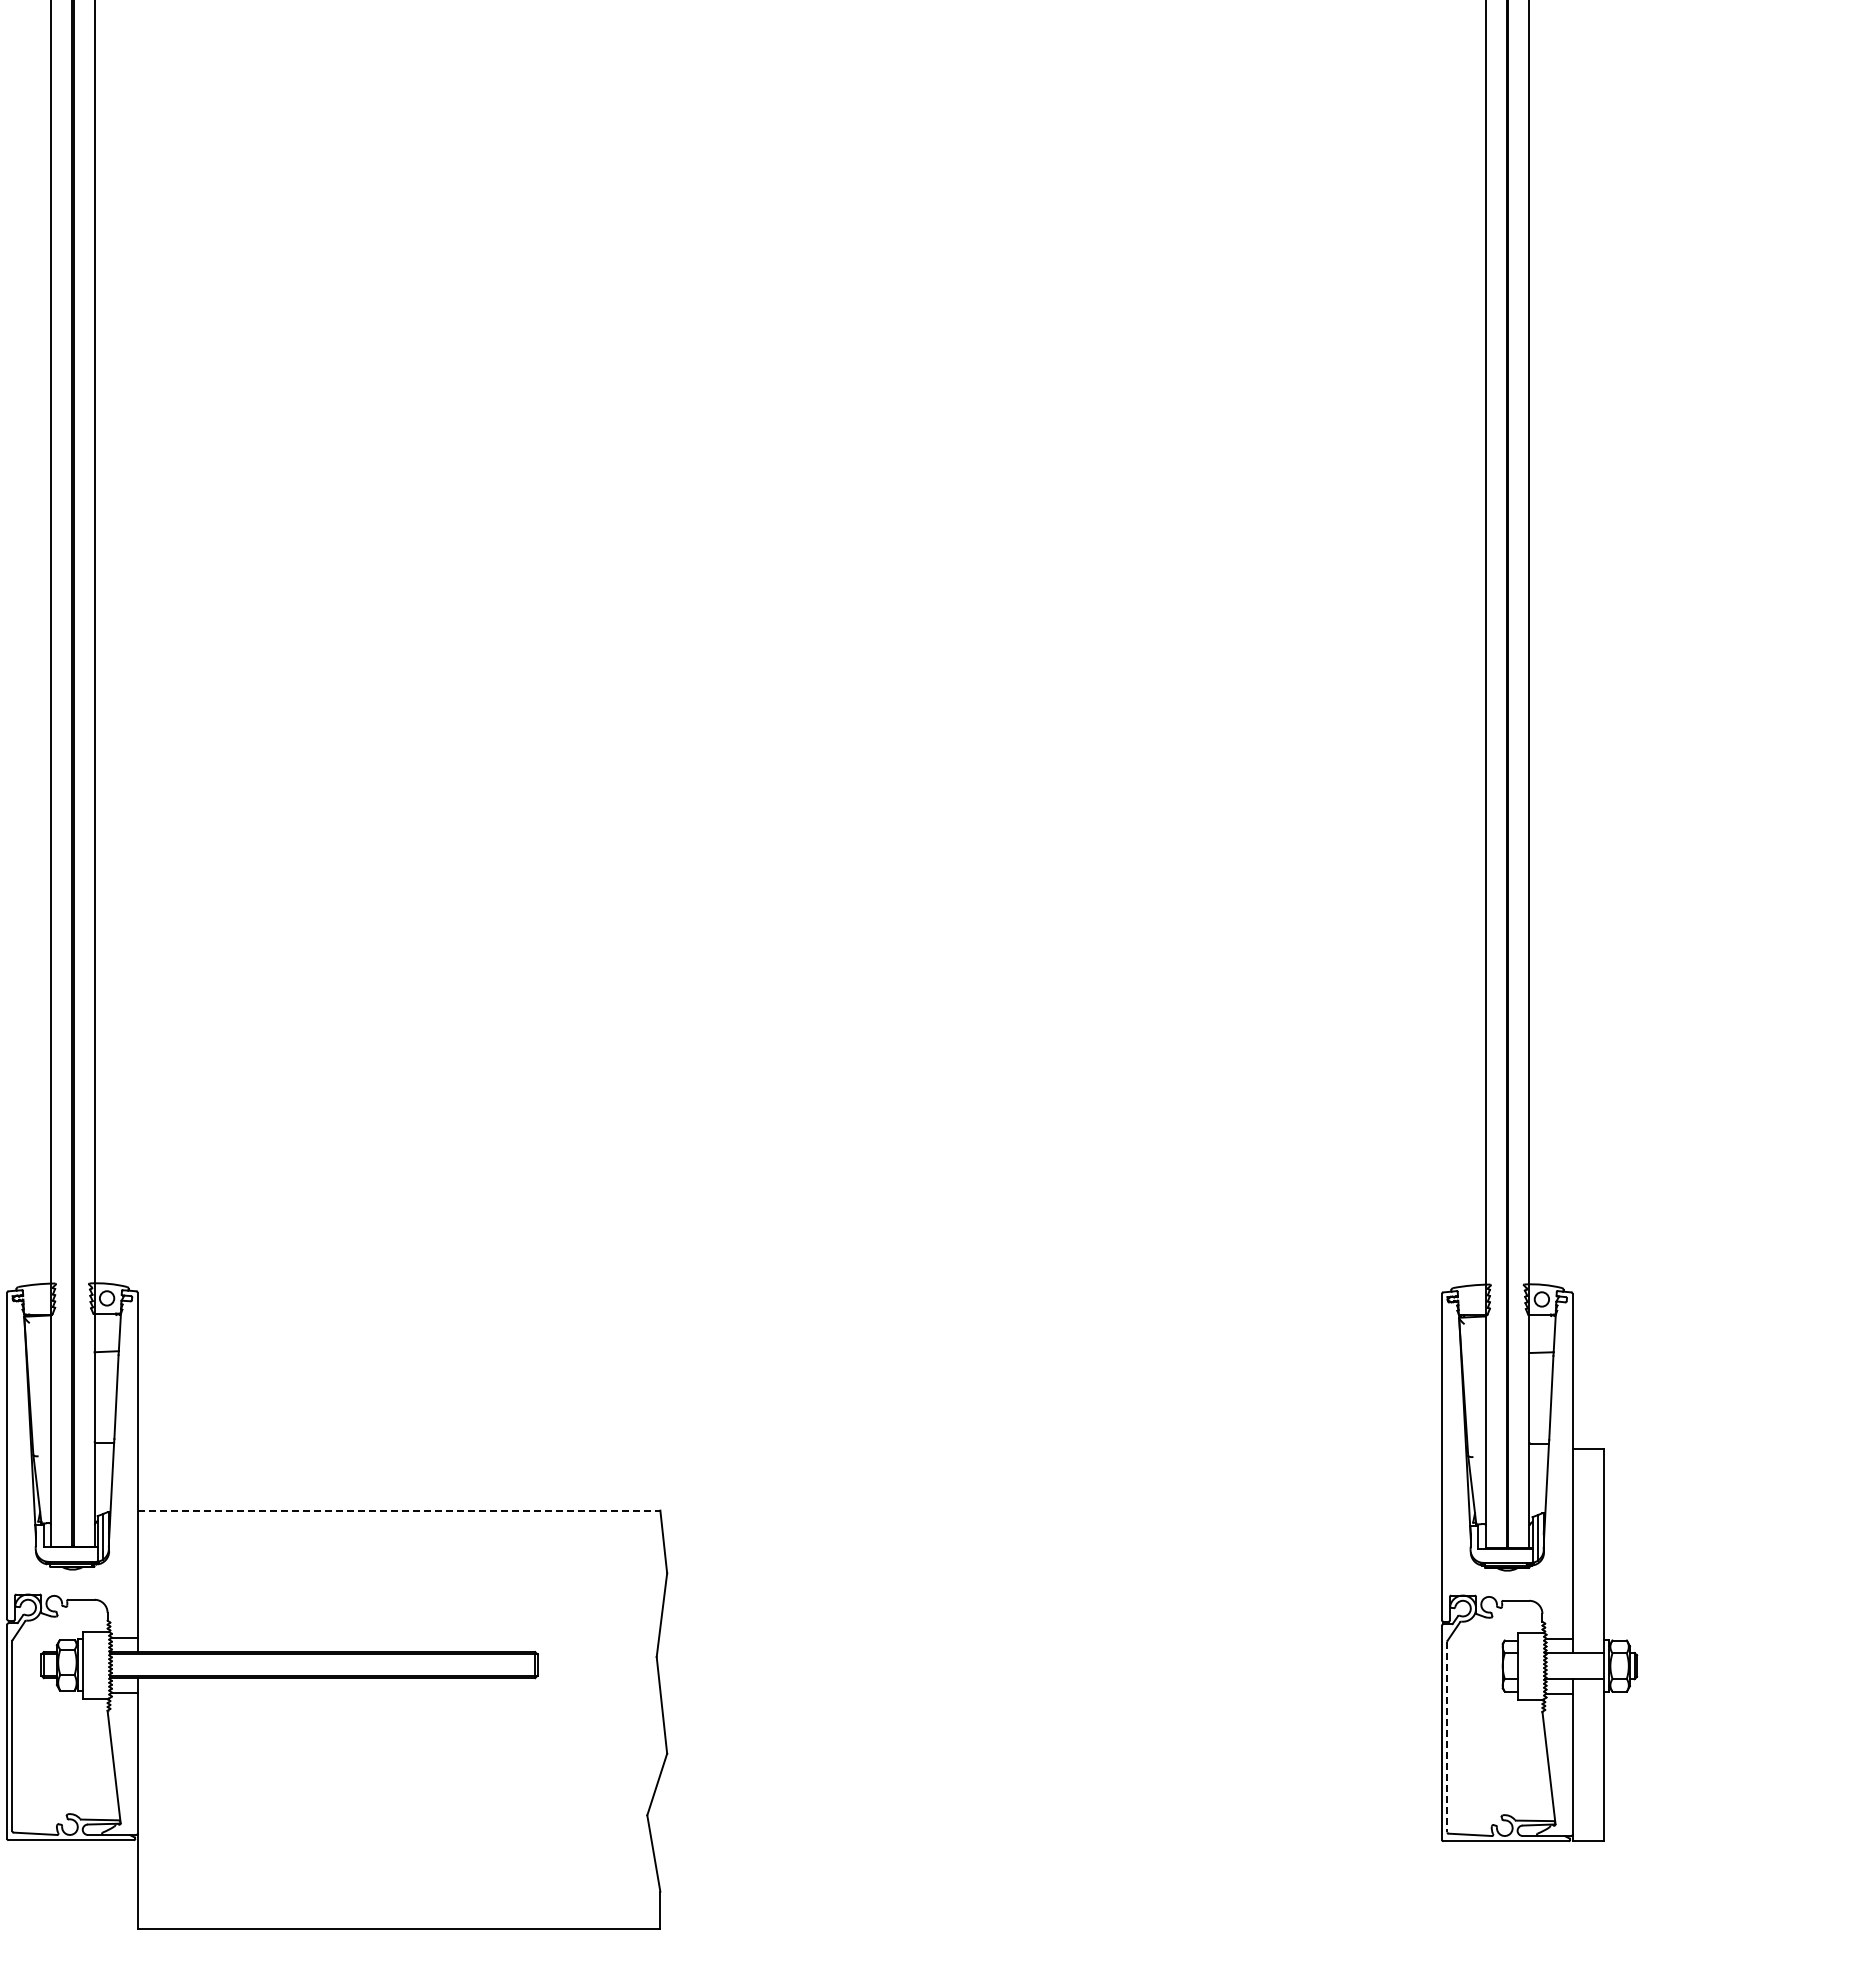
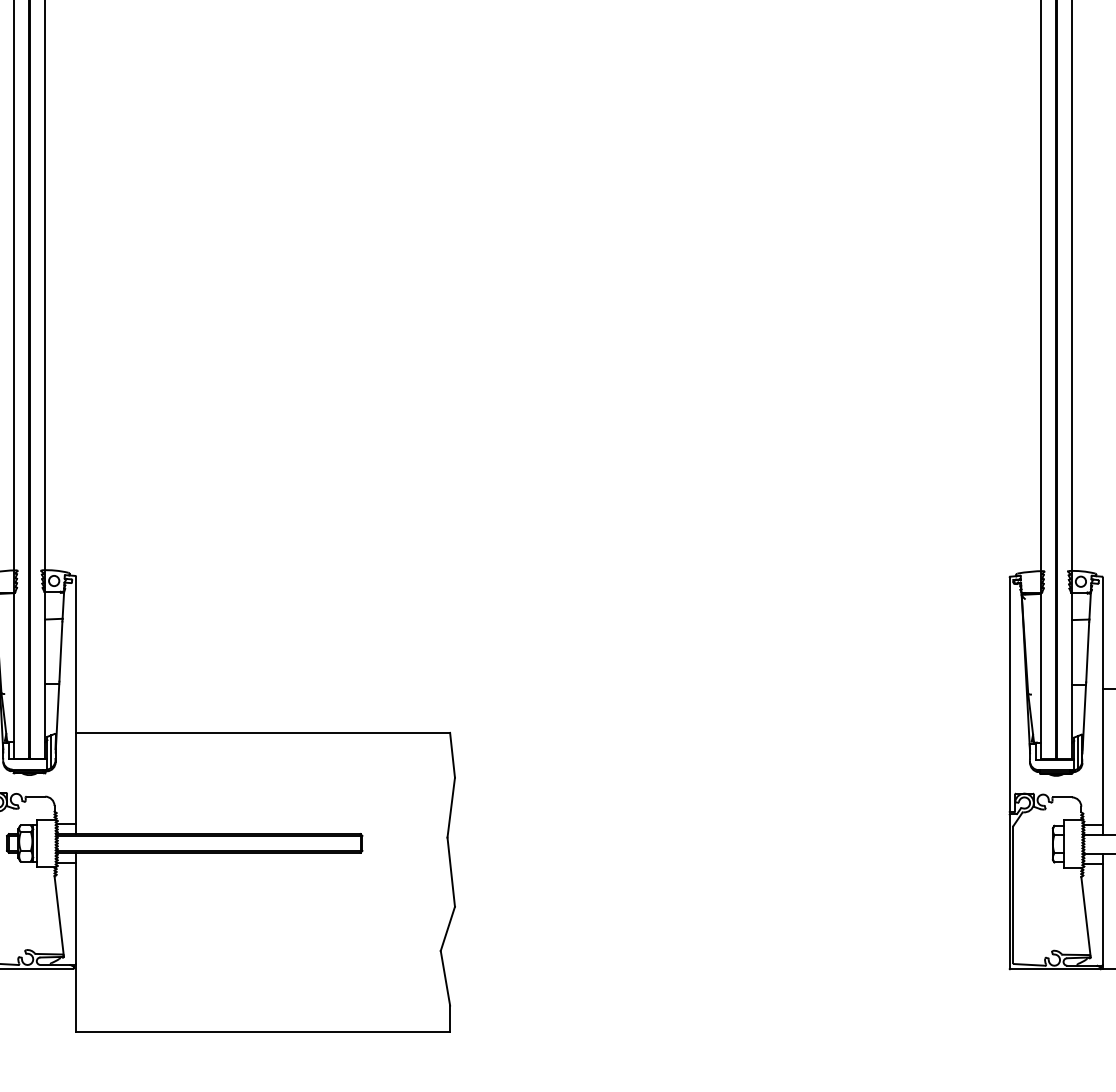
line: (399, 1510) -> (263, 732), dashed -> solid
line: (1447, 1737) -> (1013, 895), dashed -> solid

